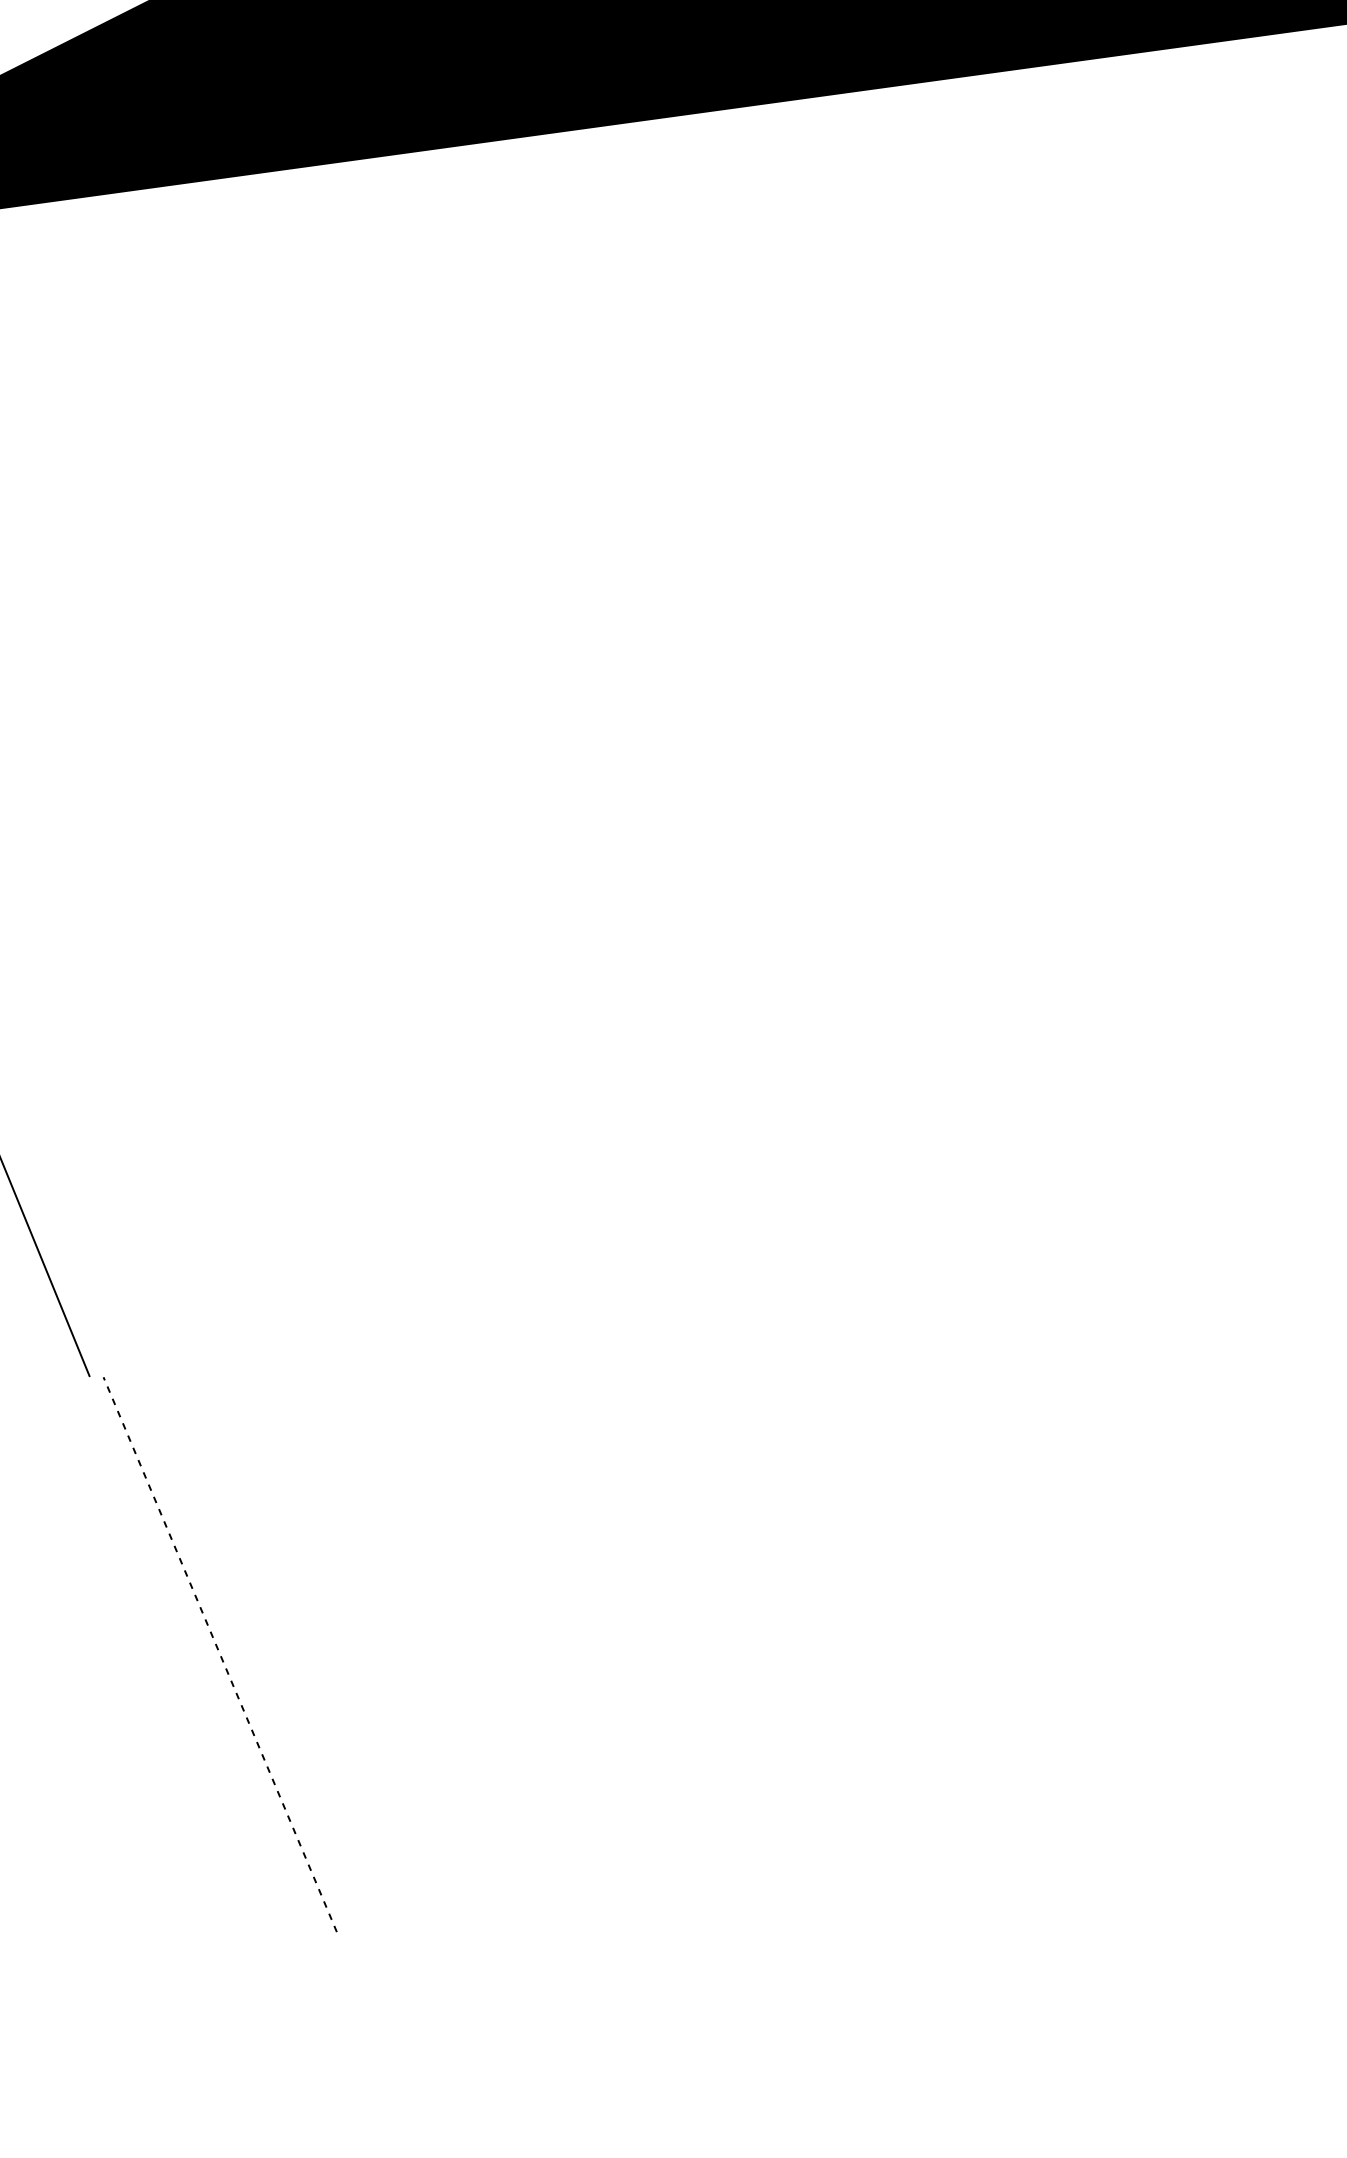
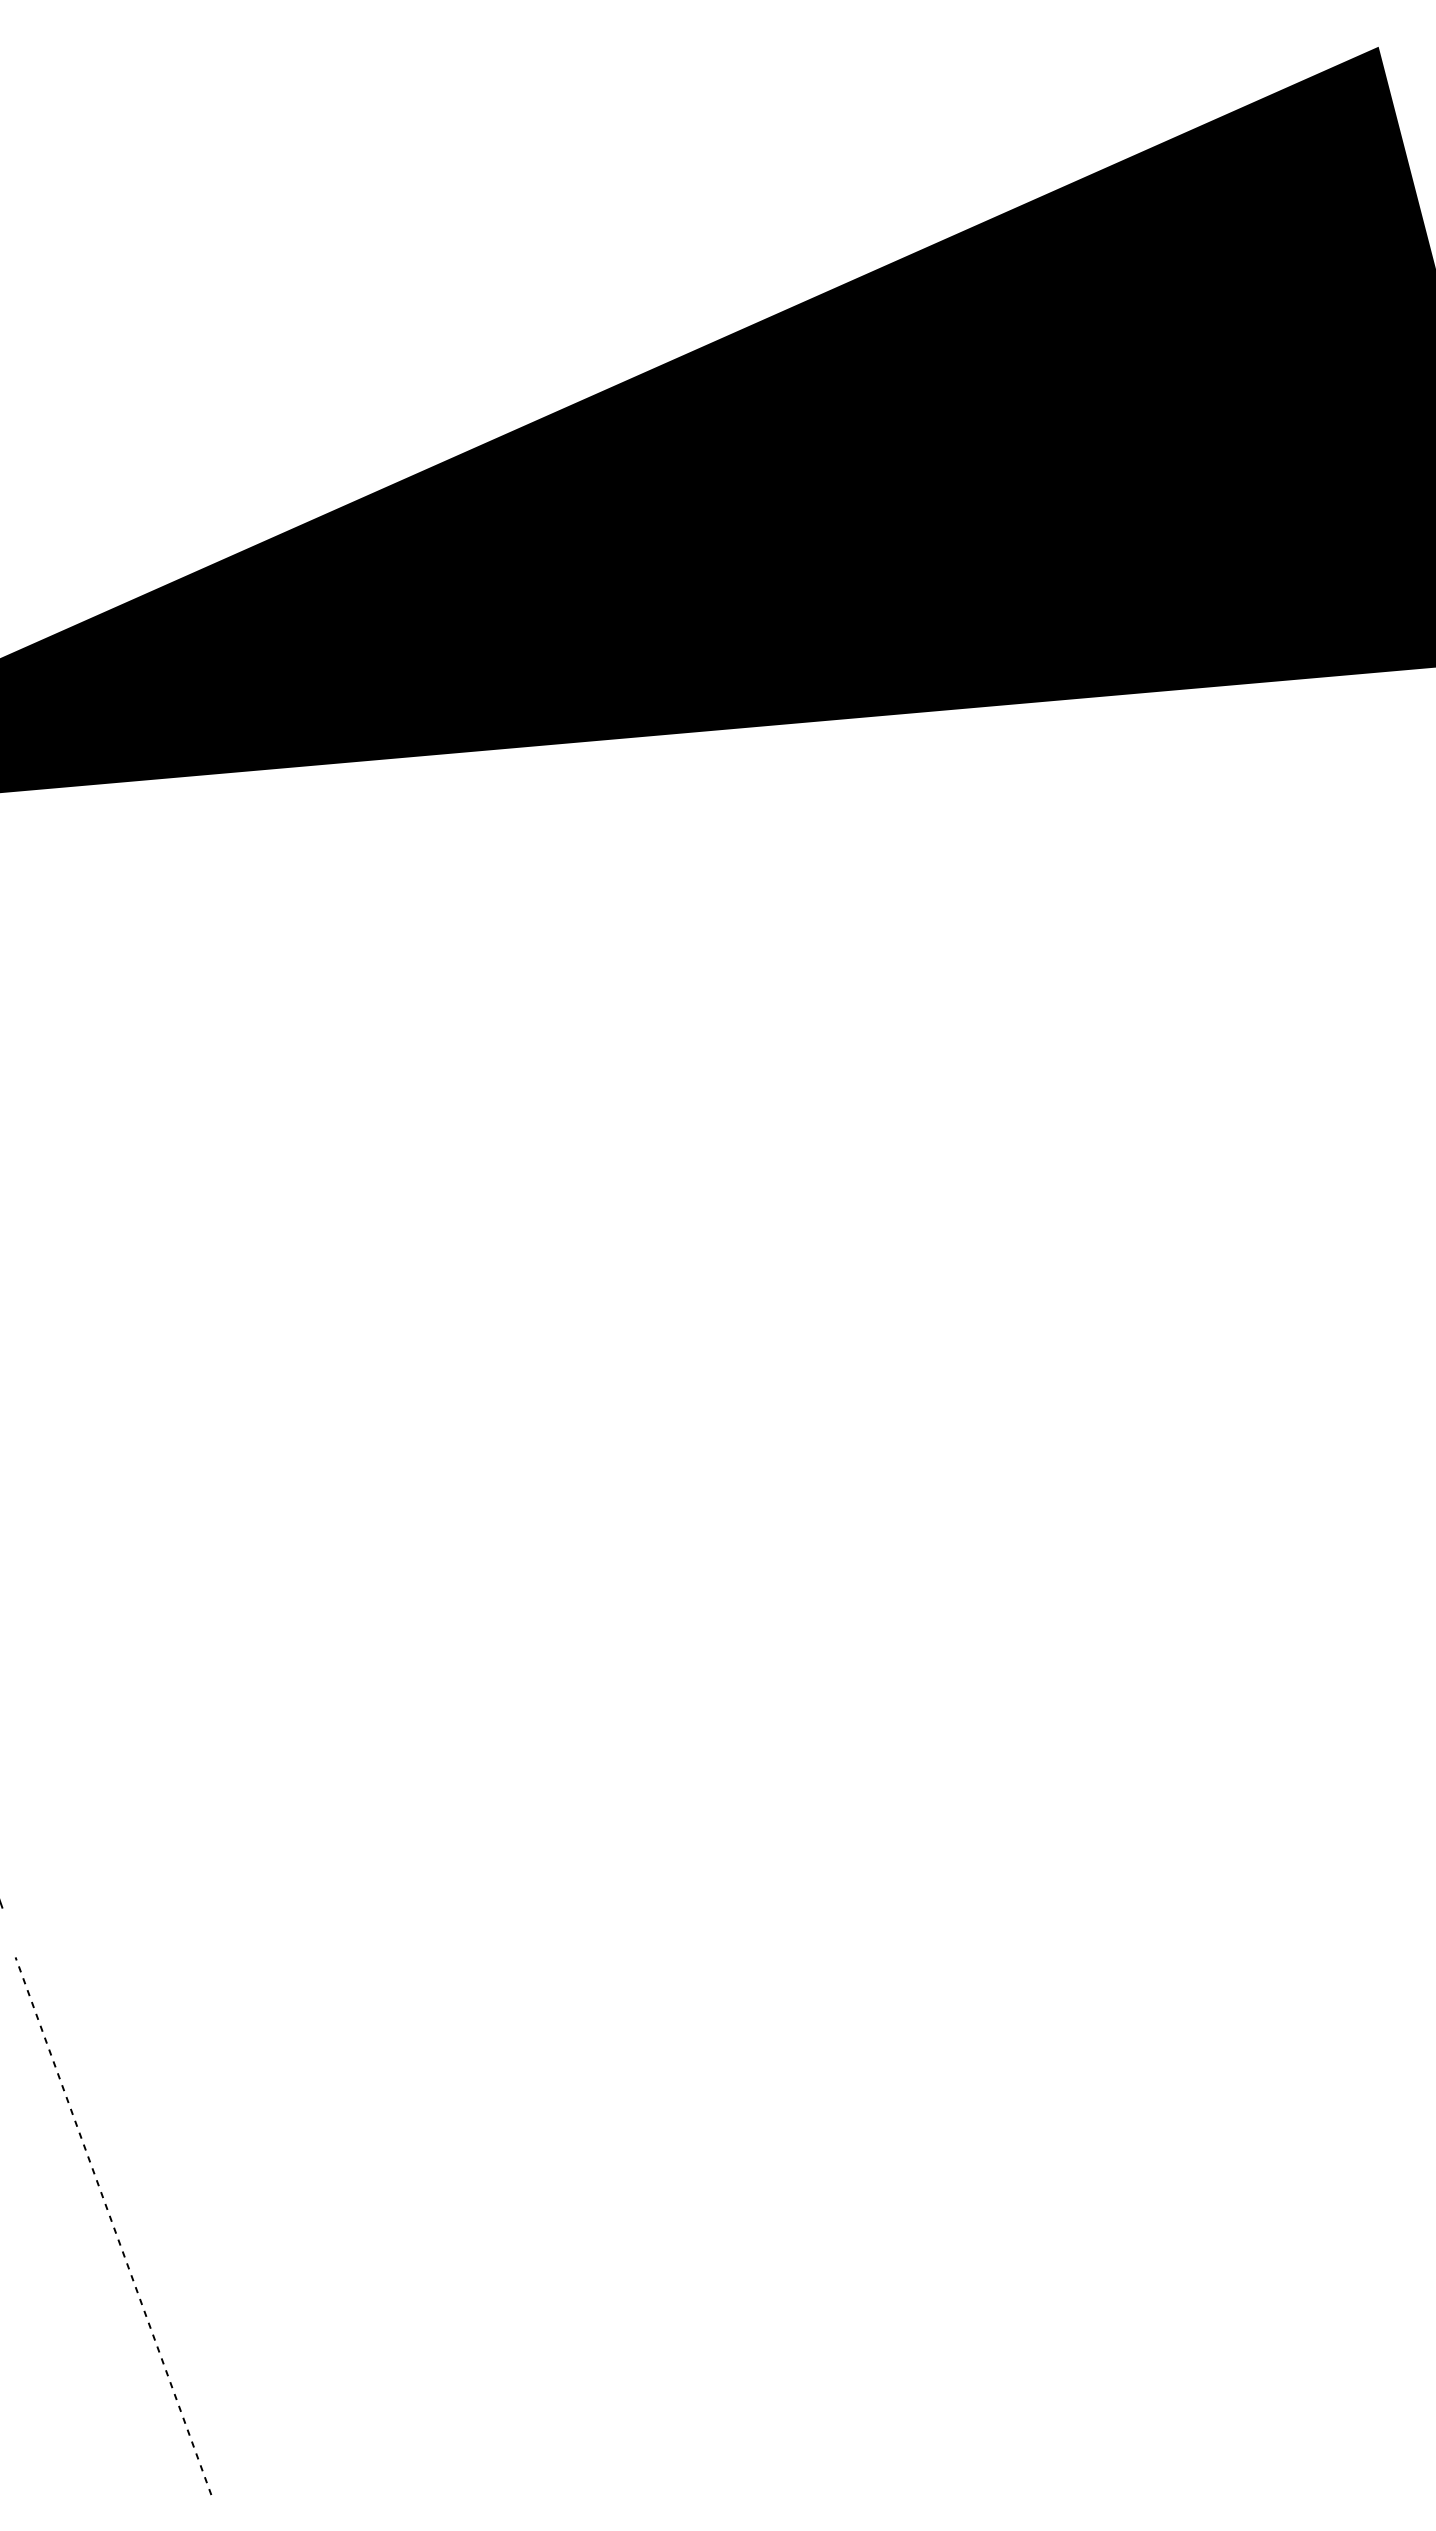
line: (221, 1655) -> (114, 2227), moved

